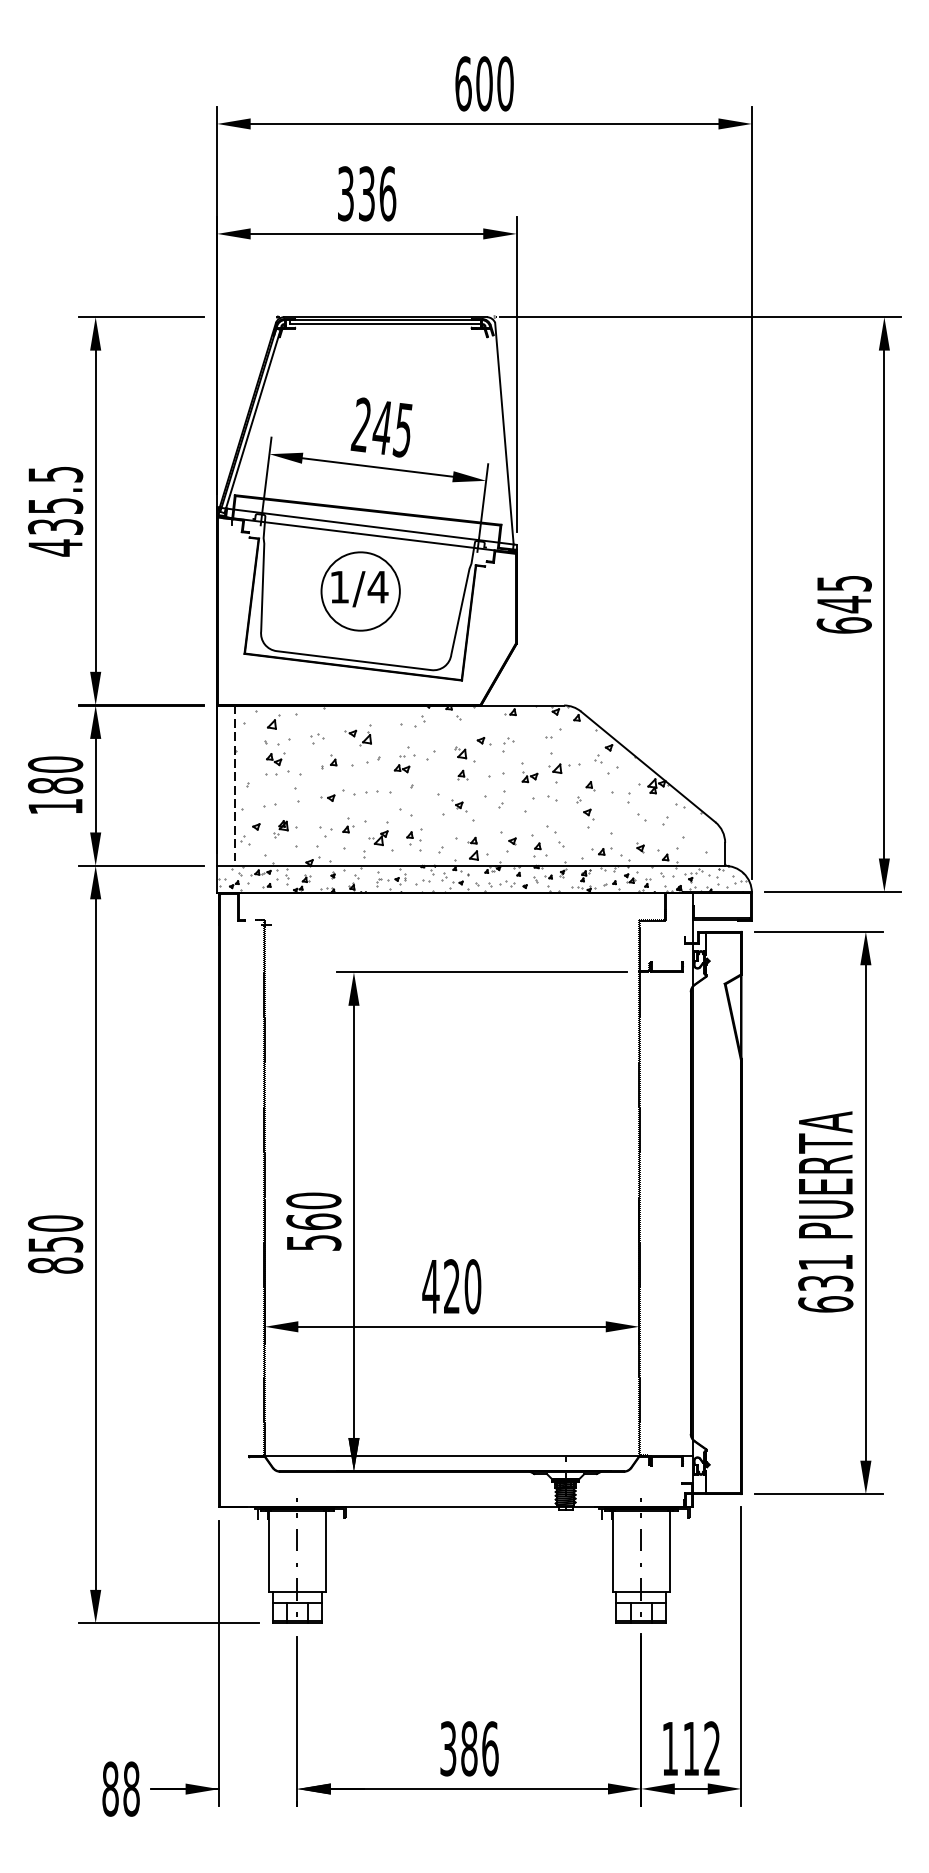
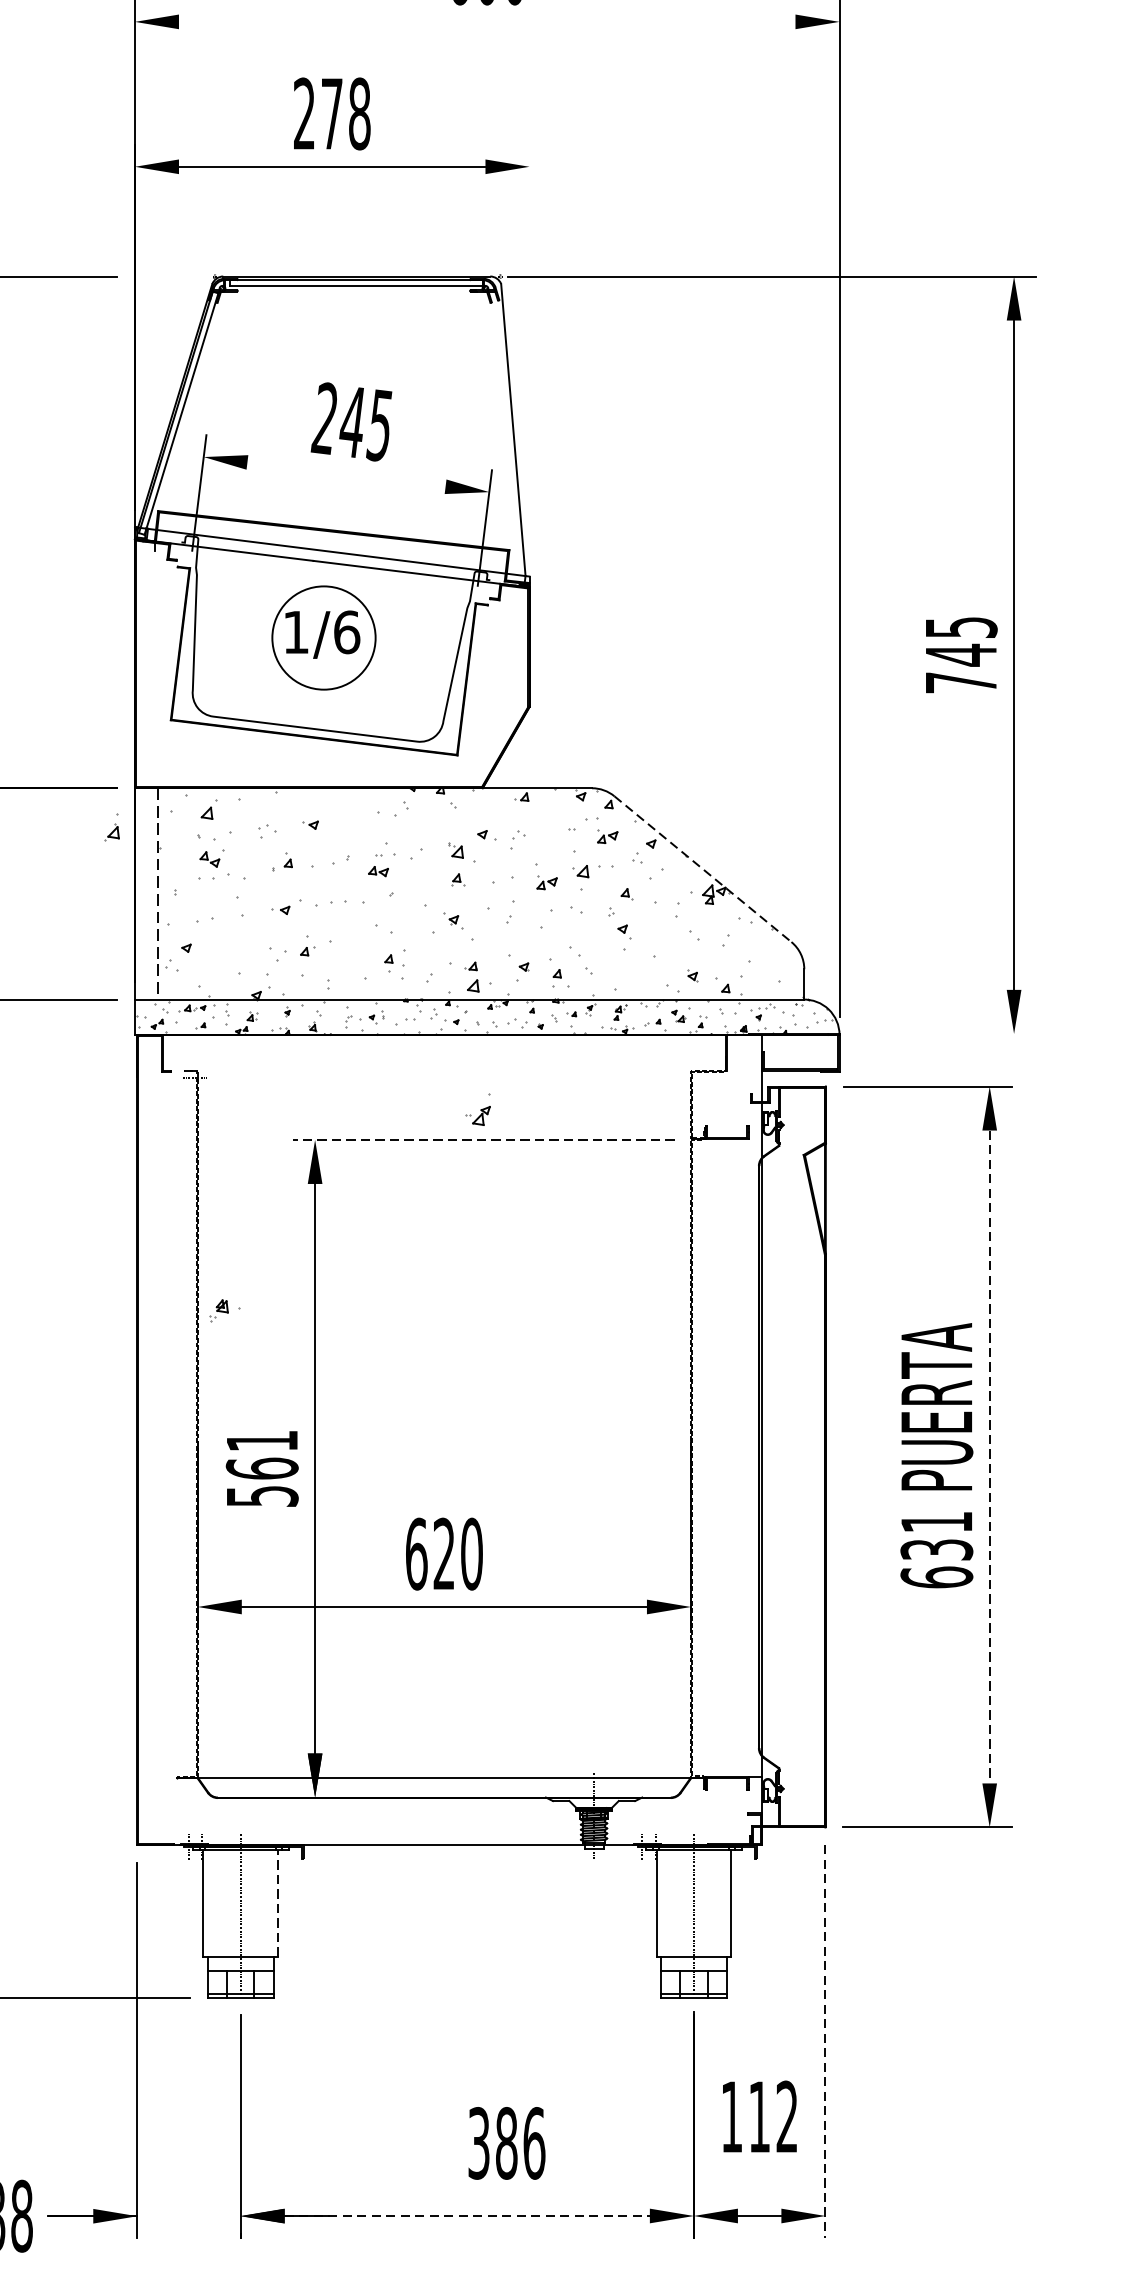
line: (484, 123) -> (487, 21), removed
text: (367, 193) -> (332, 113), 336 -> 278
line: (516, 374) -> (529, 352), removed
line: (377, 467) -> (346, 474), removed
text: (377, 586) -> (346, 631), 1/4 -> 1/6
text: (843, 625) -> (960, 682), 645 -> 745
part: (365, 735) -> (111, 827), moved
part: (575, 737) -> (607, 830), added
line: (648, 767) -> (703, 869), solid -> dashed
part: (285, 829) -> (224, 1311), moved
part: (378, 833) -> (477, 1109), moved
part: (601, 851) -> (641, 980), removed
line: (833, 891) -> (947, 1033), removed
line: (481, 972) -> (483, 1140), solid -> dashed
text: (313, 1200) -> (261, 1440), 560 -> 561
line: (865, 1212) -> (989, 1456), solid -> dashed
text: (430, 1286) -> (415, 1553), 420 -> 620
line: (325, 1551) -> (277, 1903), solid -> dashed
line: (741, 1657) -> (825, 2042), solid -> dashed
text: (469, 1748) -> (506, 2142), moved
text: (691, 1748) -> (759, 2116), moved
line: (469, 1788) -> (467, 2215), solid -> dashed

